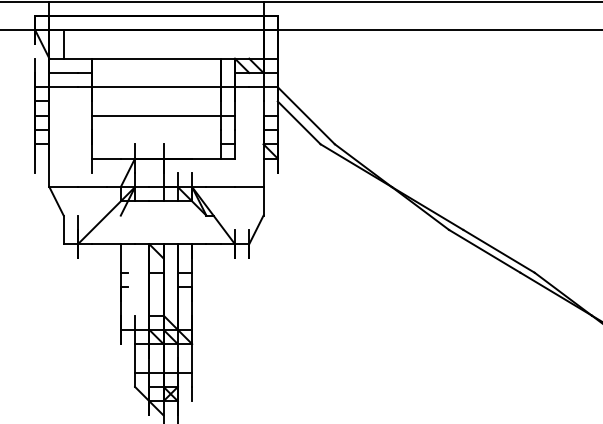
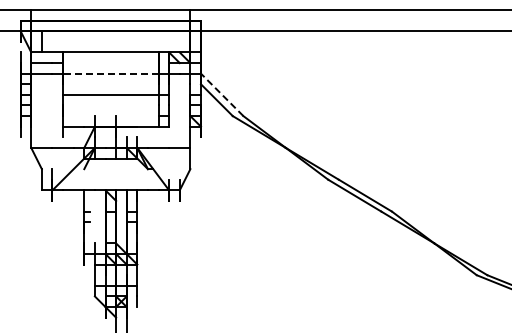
line: (156, 86) -> (110, 73), solid -> dashed
line: (305, 115) -> (221, 94), solid -> dashed

